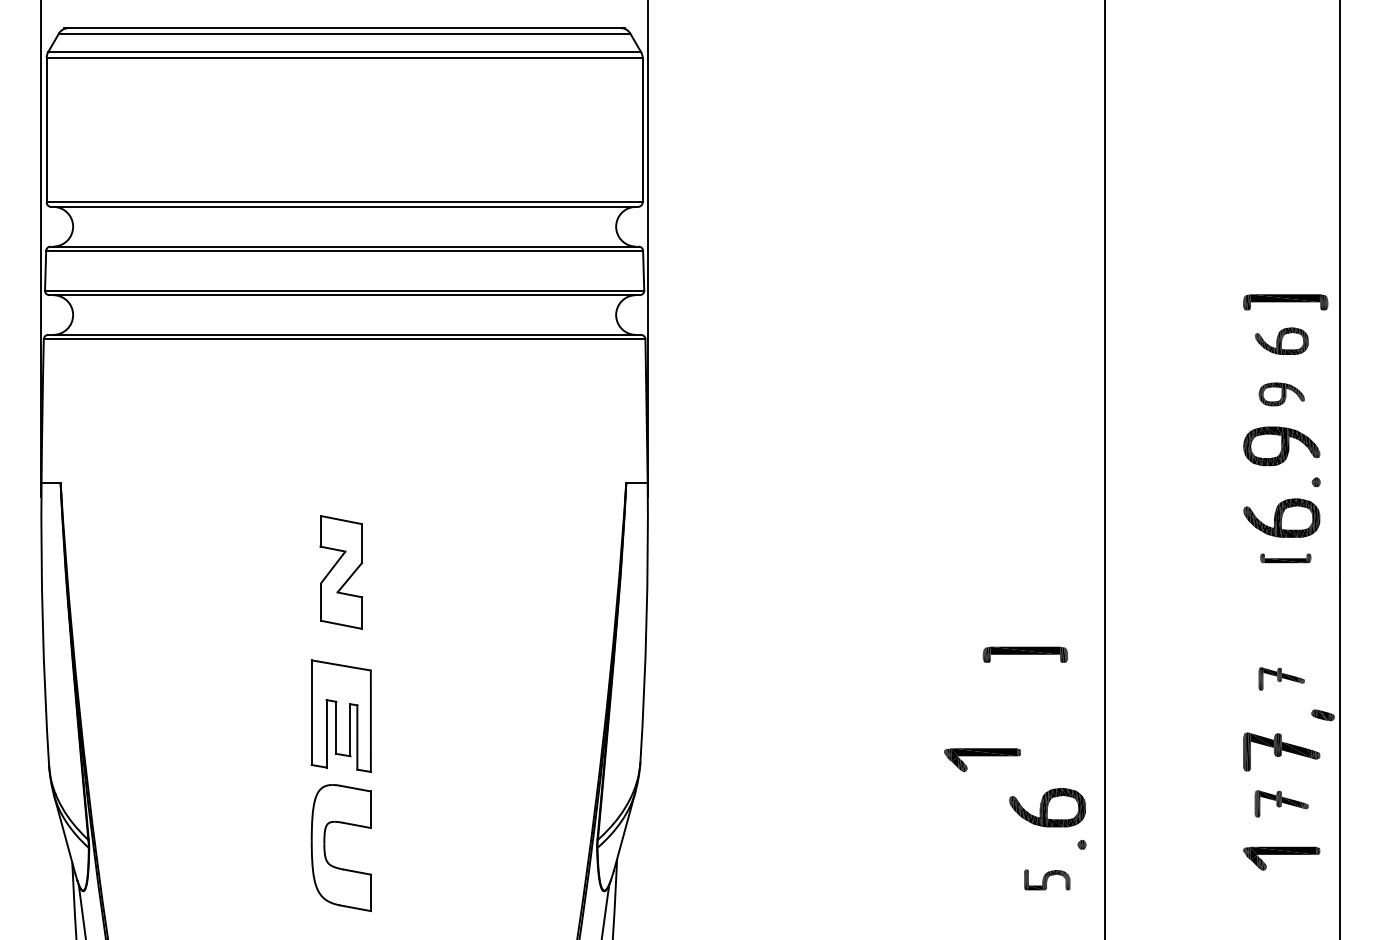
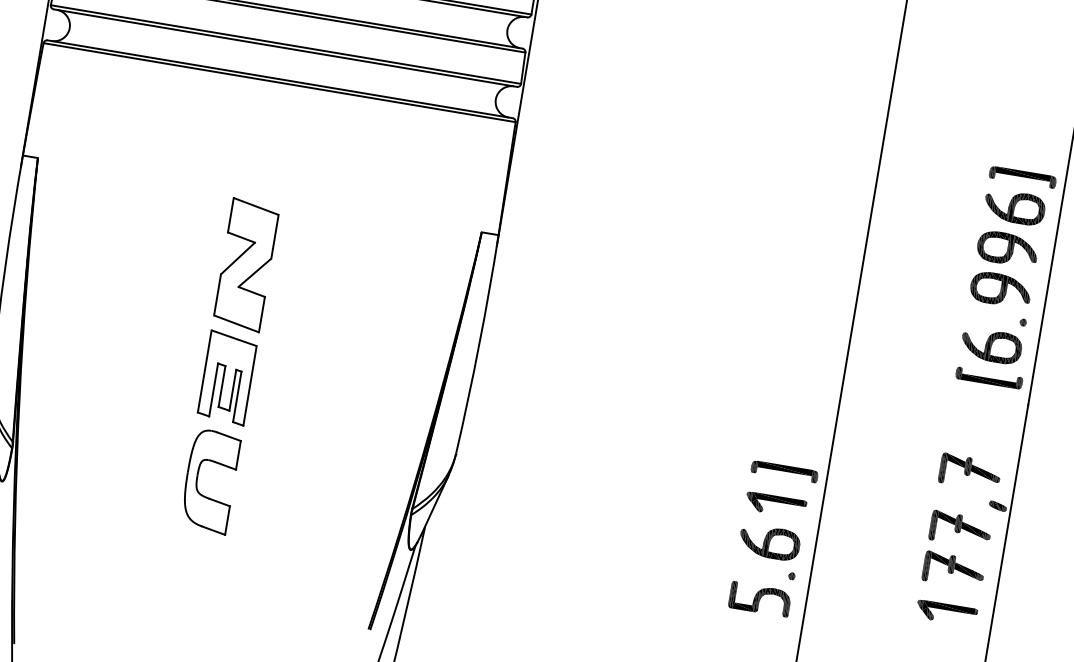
part: (1281, 340) -> (1014, 206), size x1.43
part: (1281, 394) -> (1007, 249), size x1.67
part: (1285, 558) -> (989, 378), size x1.67
part: (340, 572) -> (245, 265), size x1.43
part: (1024, 654) -> (783, 471), moved
part: (1281, 678) -> (970, 471), size x1.67
part: (982, 760) -> (775, 505), moved
part: (1281, 803) -> (953, 570), size x1.43
part: (1046, 879) -> (759, 598), size x1.67

